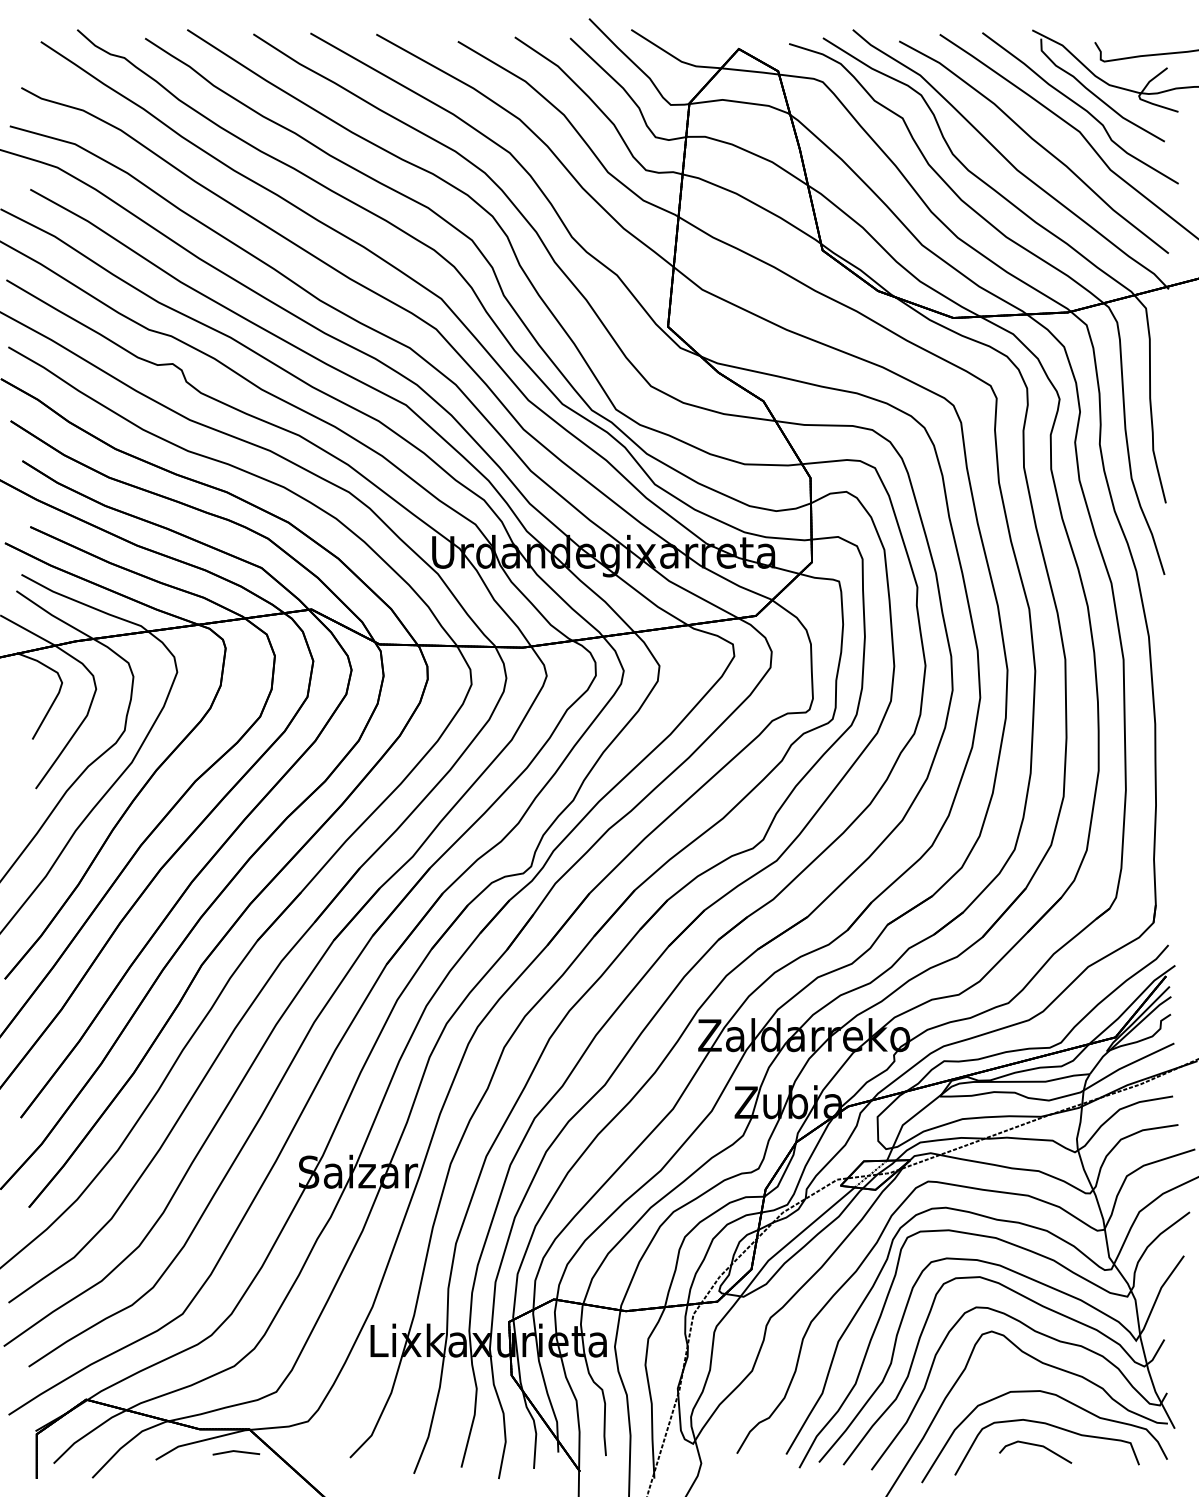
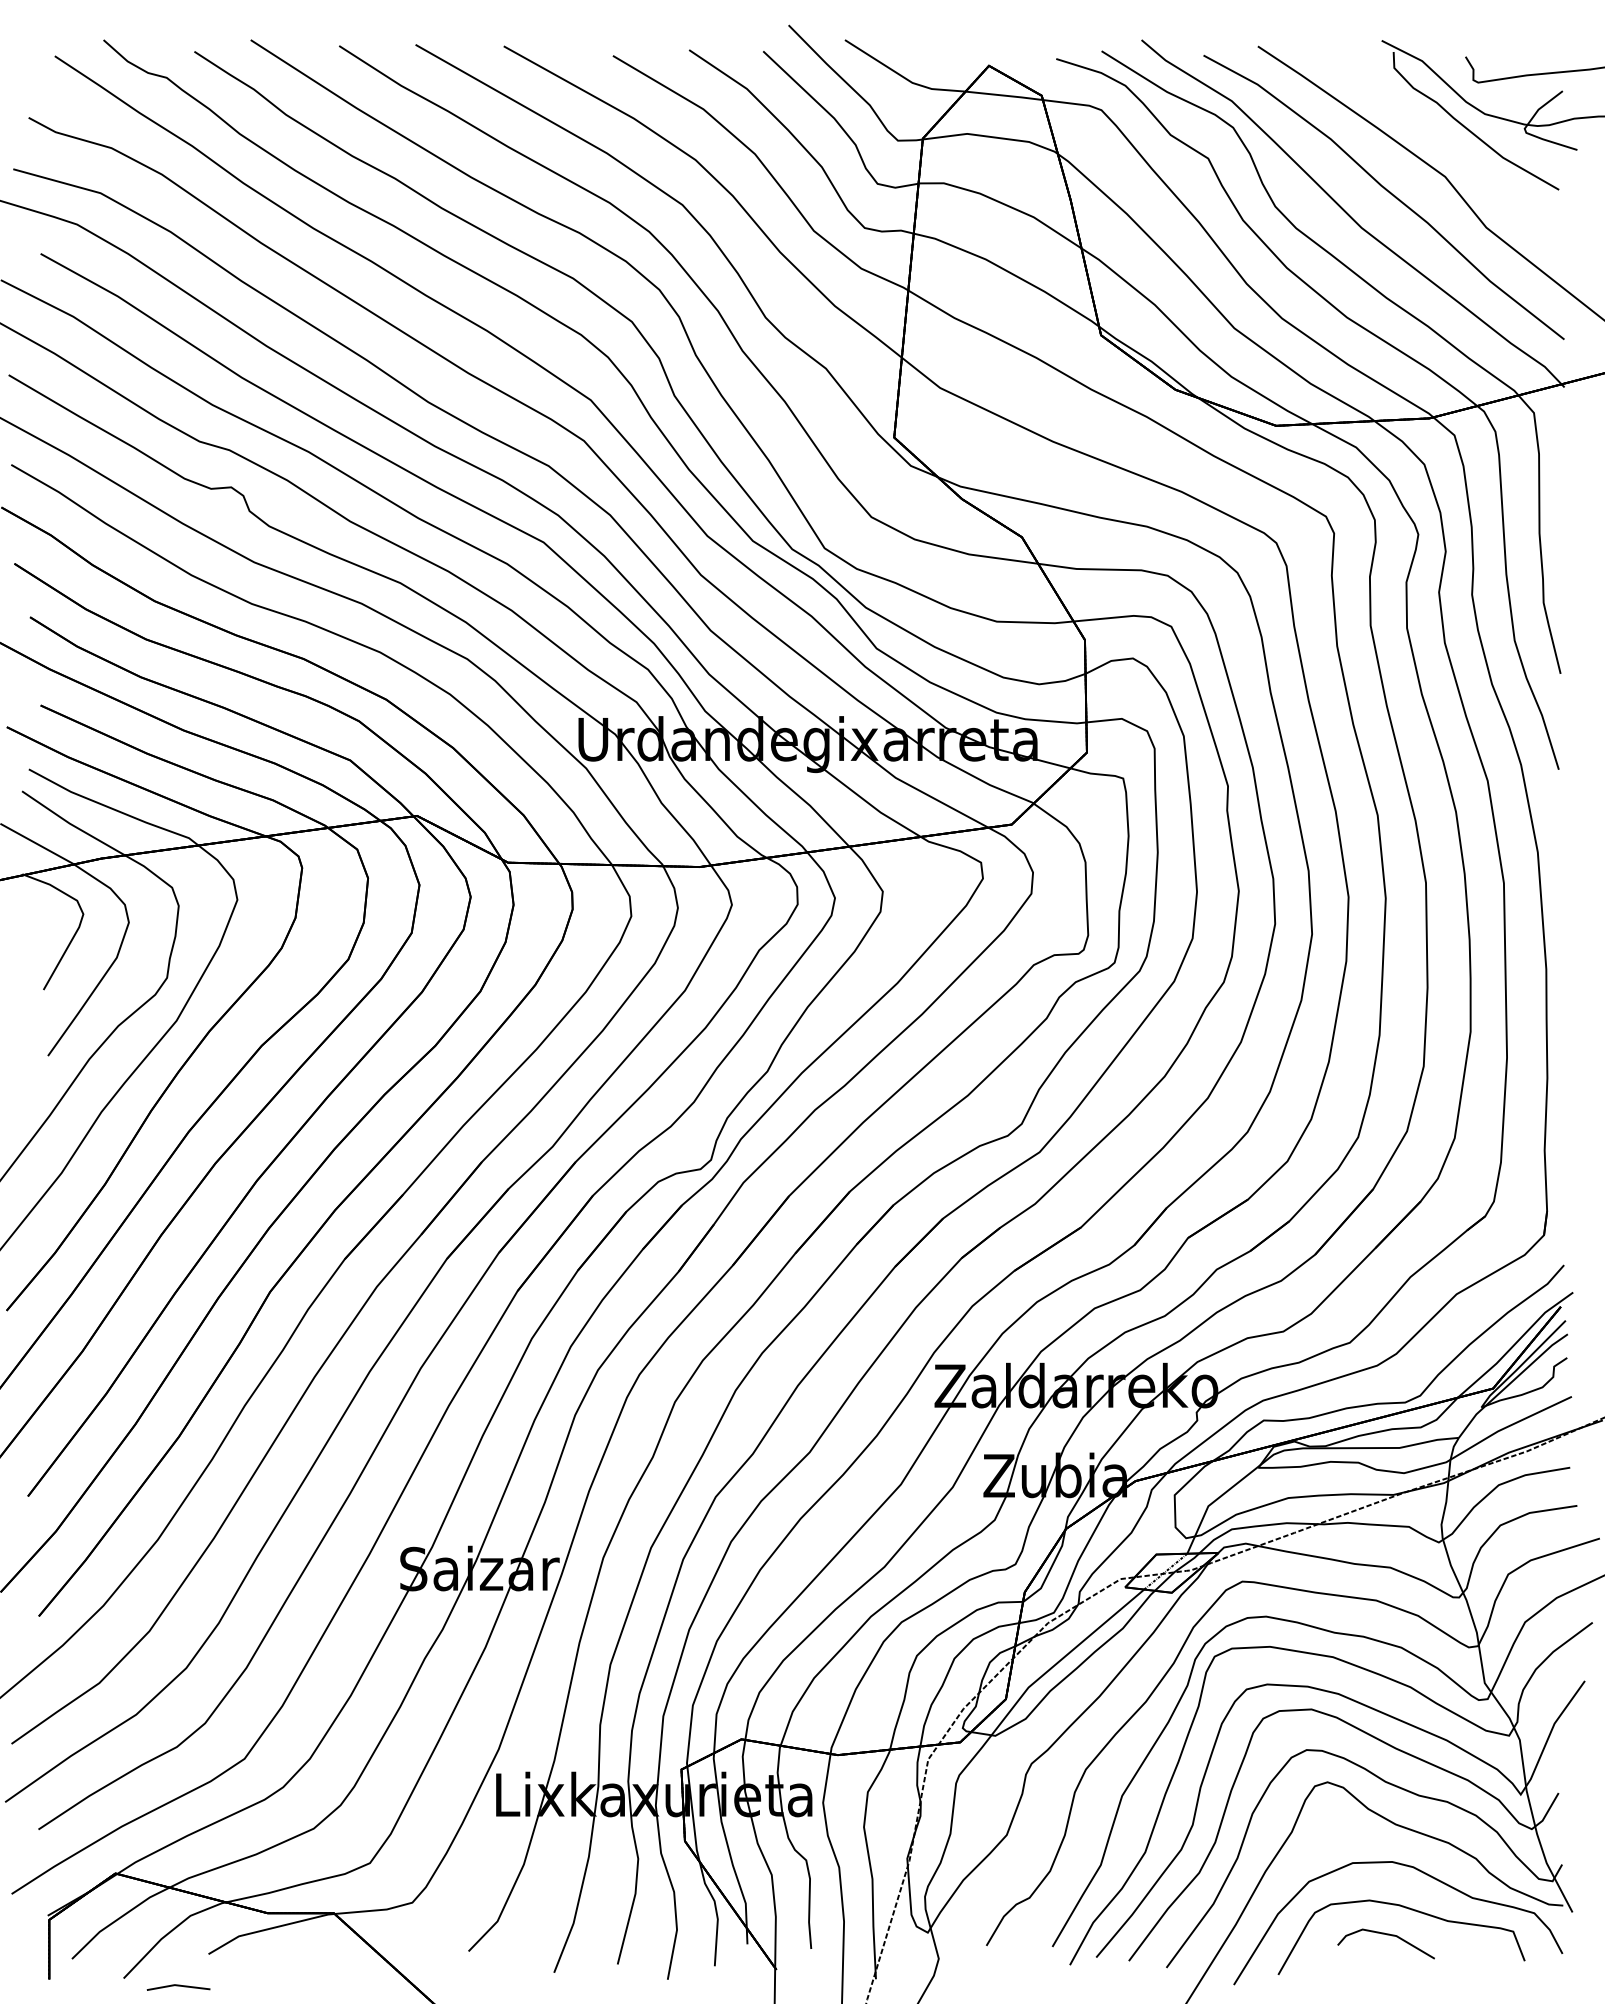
curve: (1080, 107) -> (1446, 144), removed
line: (236, 1452) -> (178, 1987), moved

